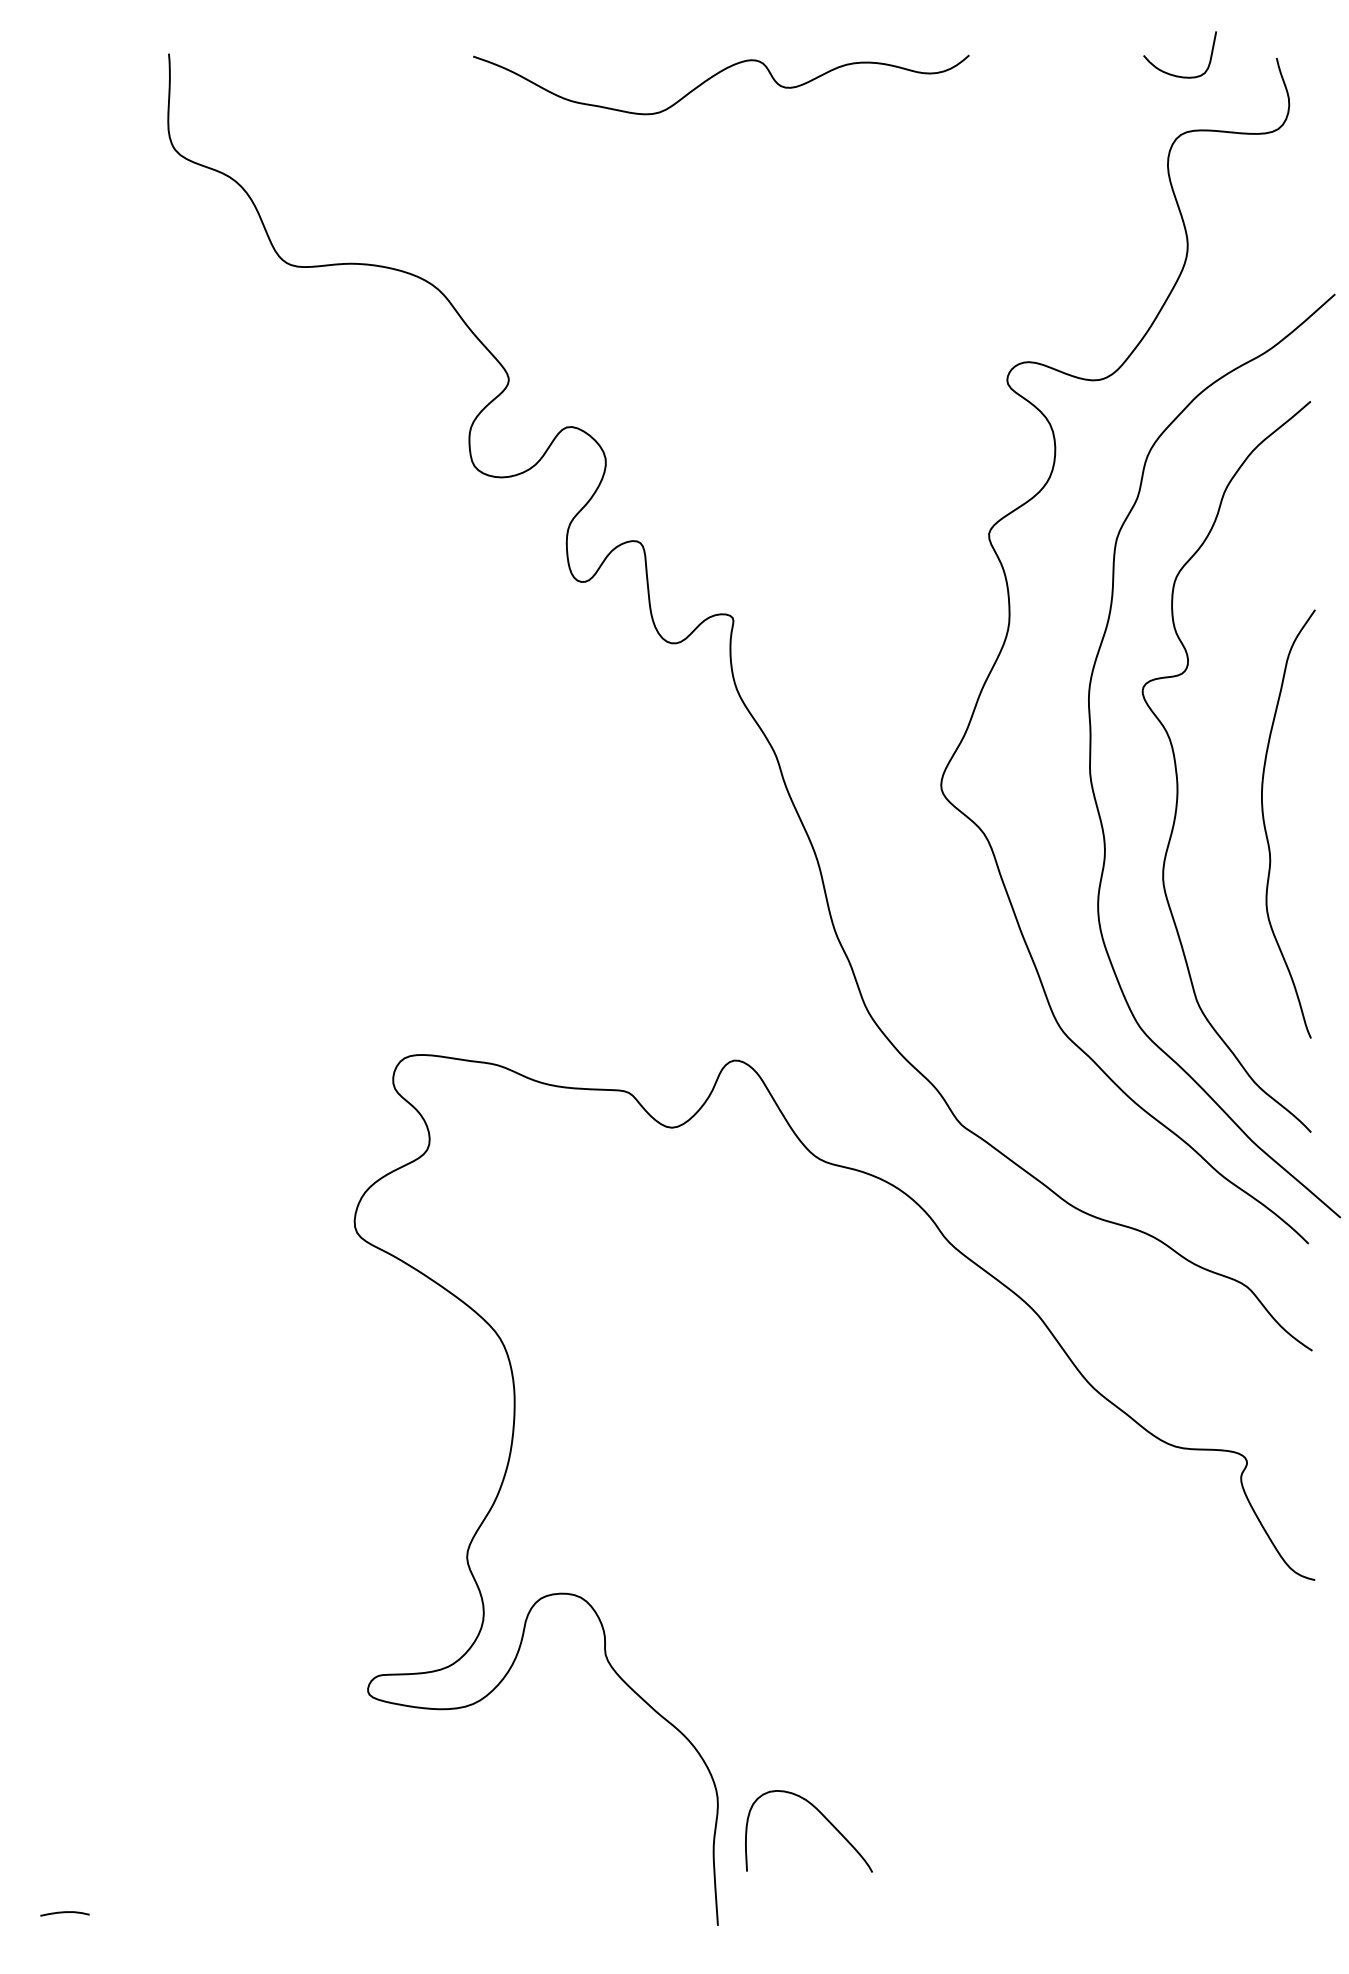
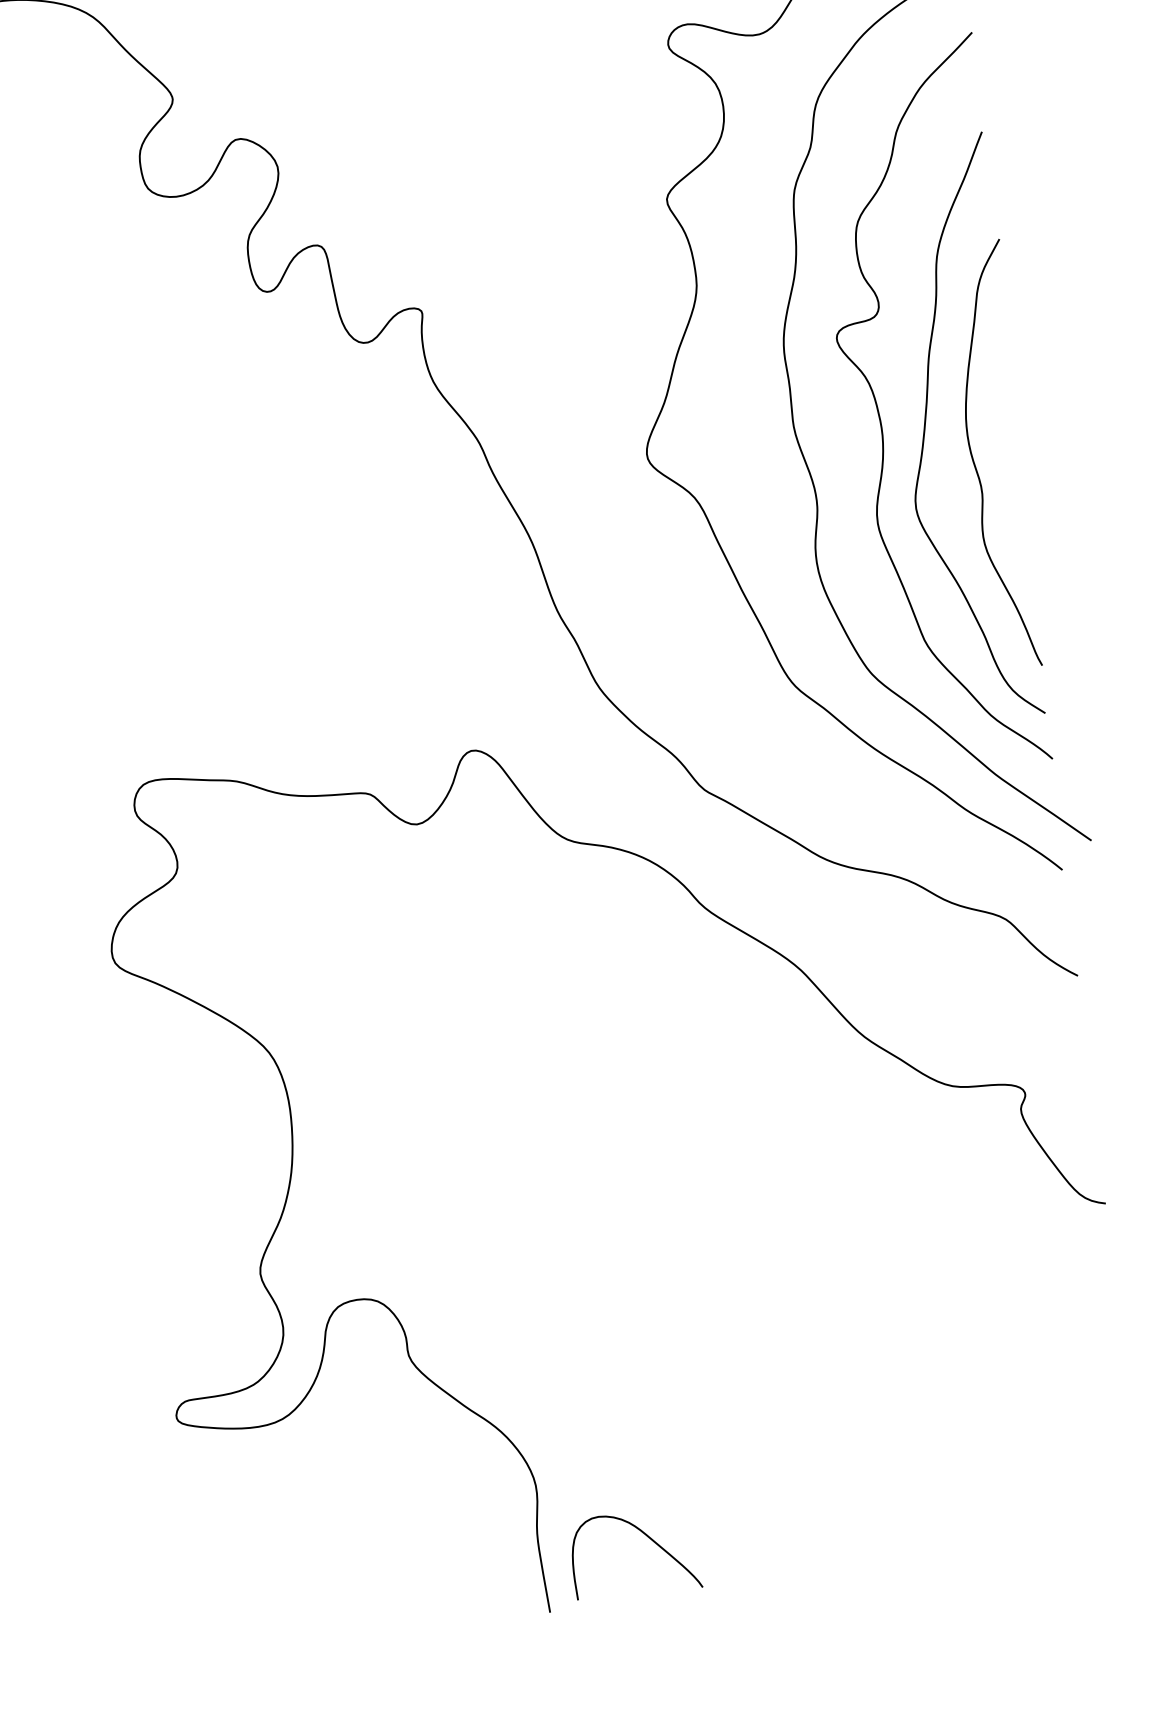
curve: (1221, 789) -> (925, 427), added
curve: (823, 1817) -> (648, 1538), moved

